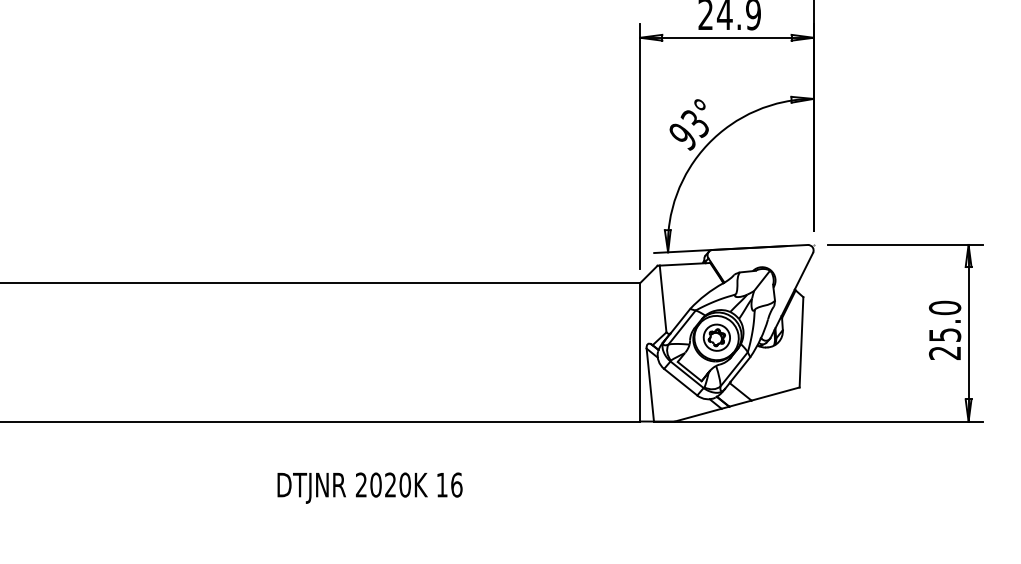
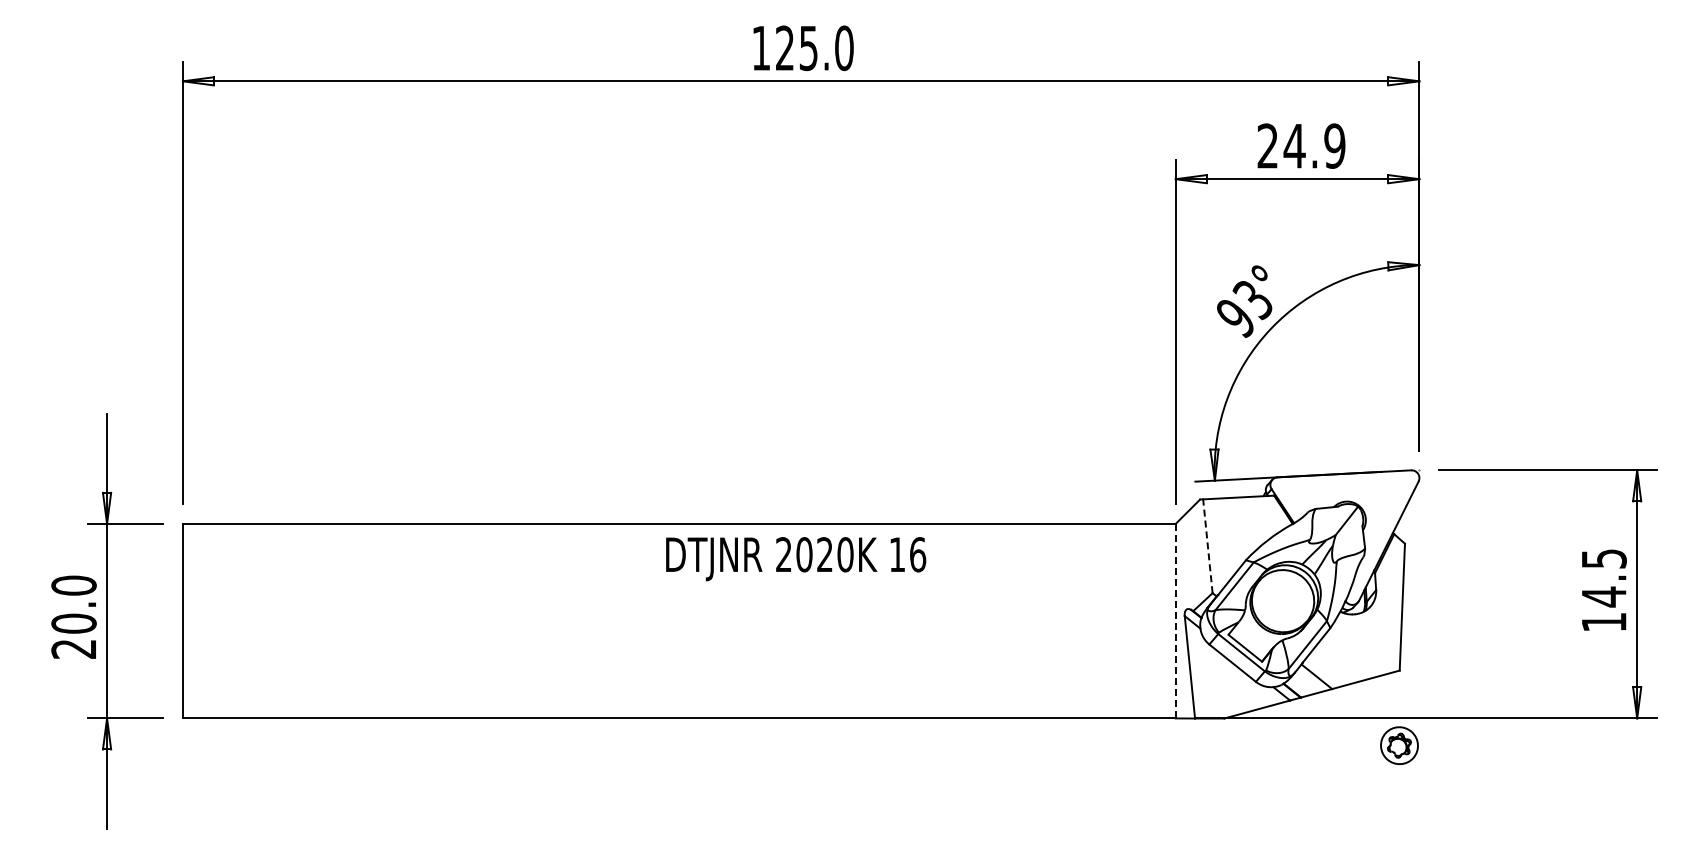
line: (662, 298) -> (1207, 545), solid -> dashed
text: (944, 330) -> (1603, 590), 25.0 -> 14.5
part: (716, 337) -> (1399, 745), moved
line: (640, 351) -> (1175, 620), solid -> dashed
text: (370, 488) -> (796, 559), moved

